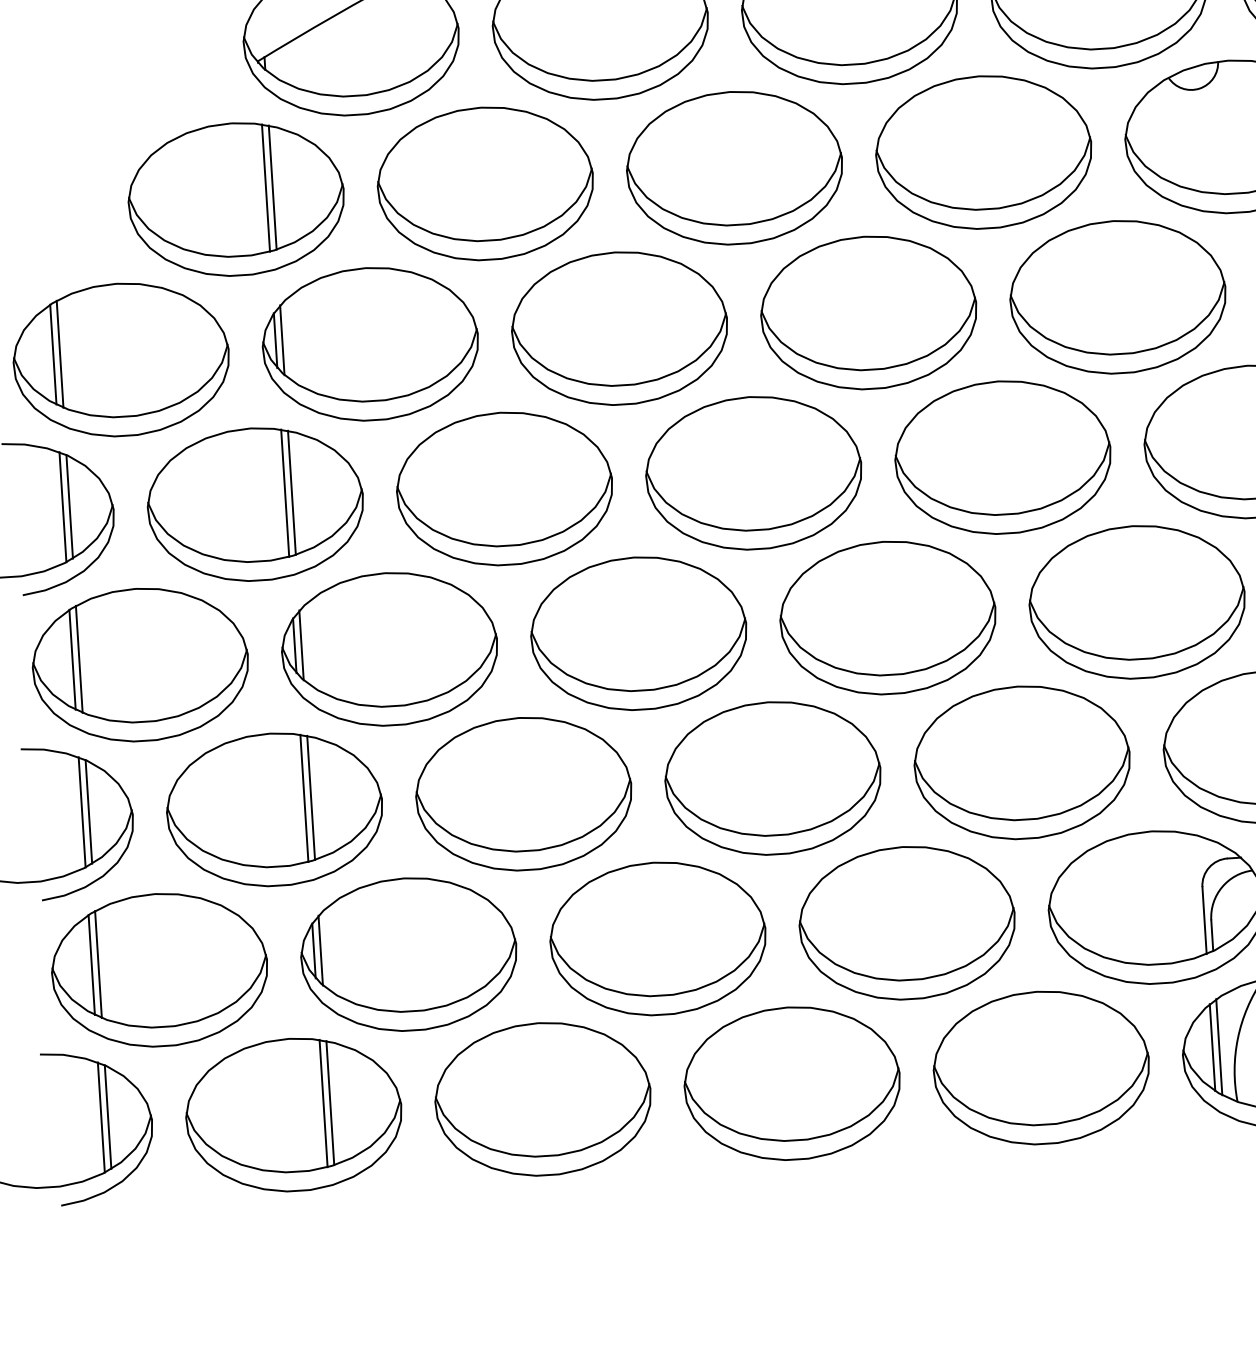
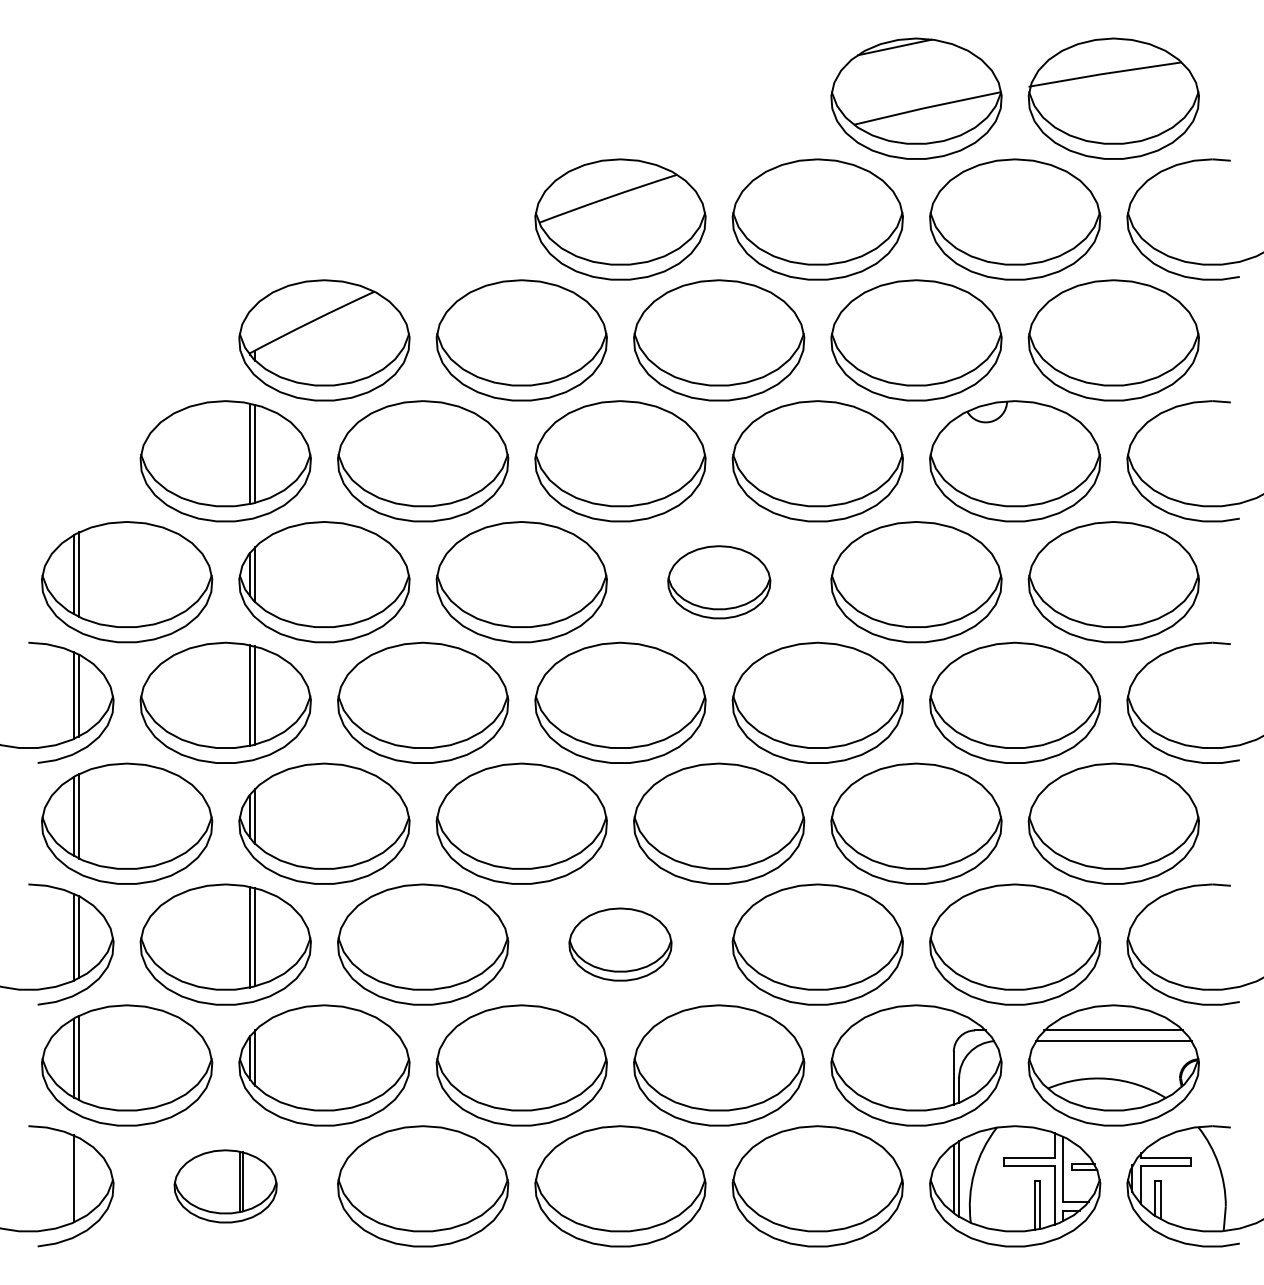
part: (869, 313) -> (719, 582), size x0.6
part: (773, 778) -> (620, 944), size x0.6
part: (293, 1115) -> (225, 1186), size x0.6
line: (108, 1116) -> (79, 1178), removed

